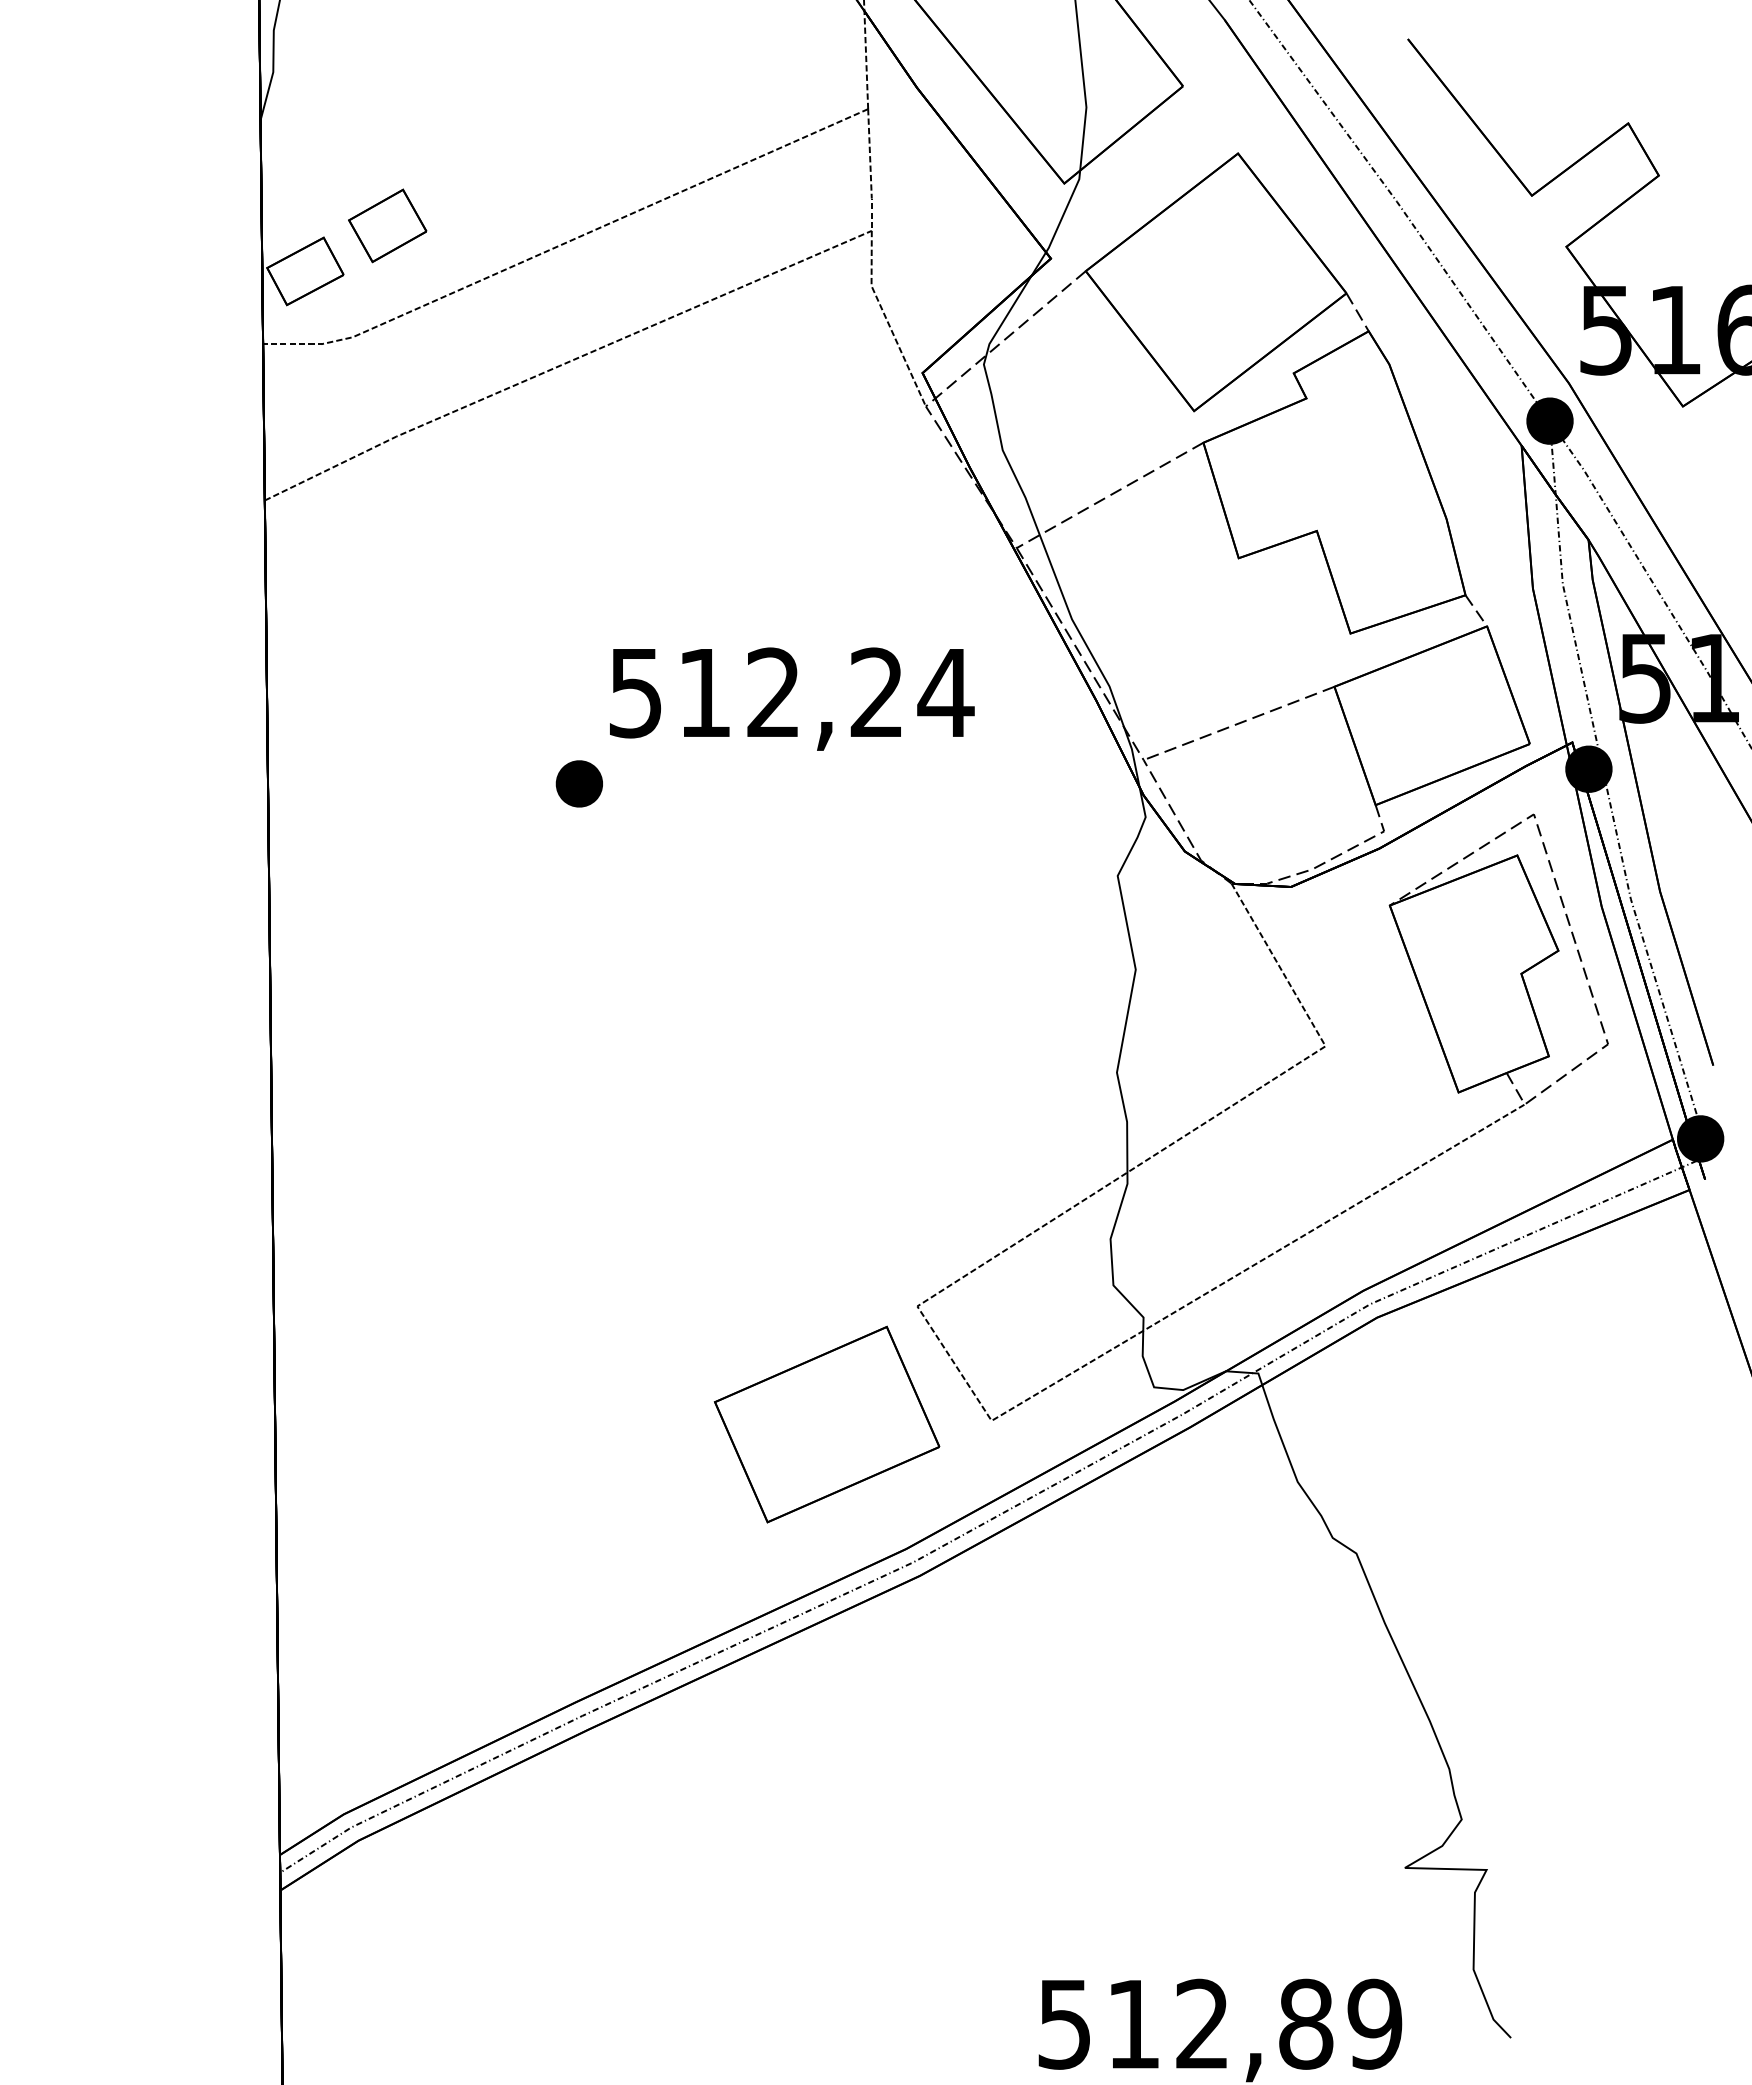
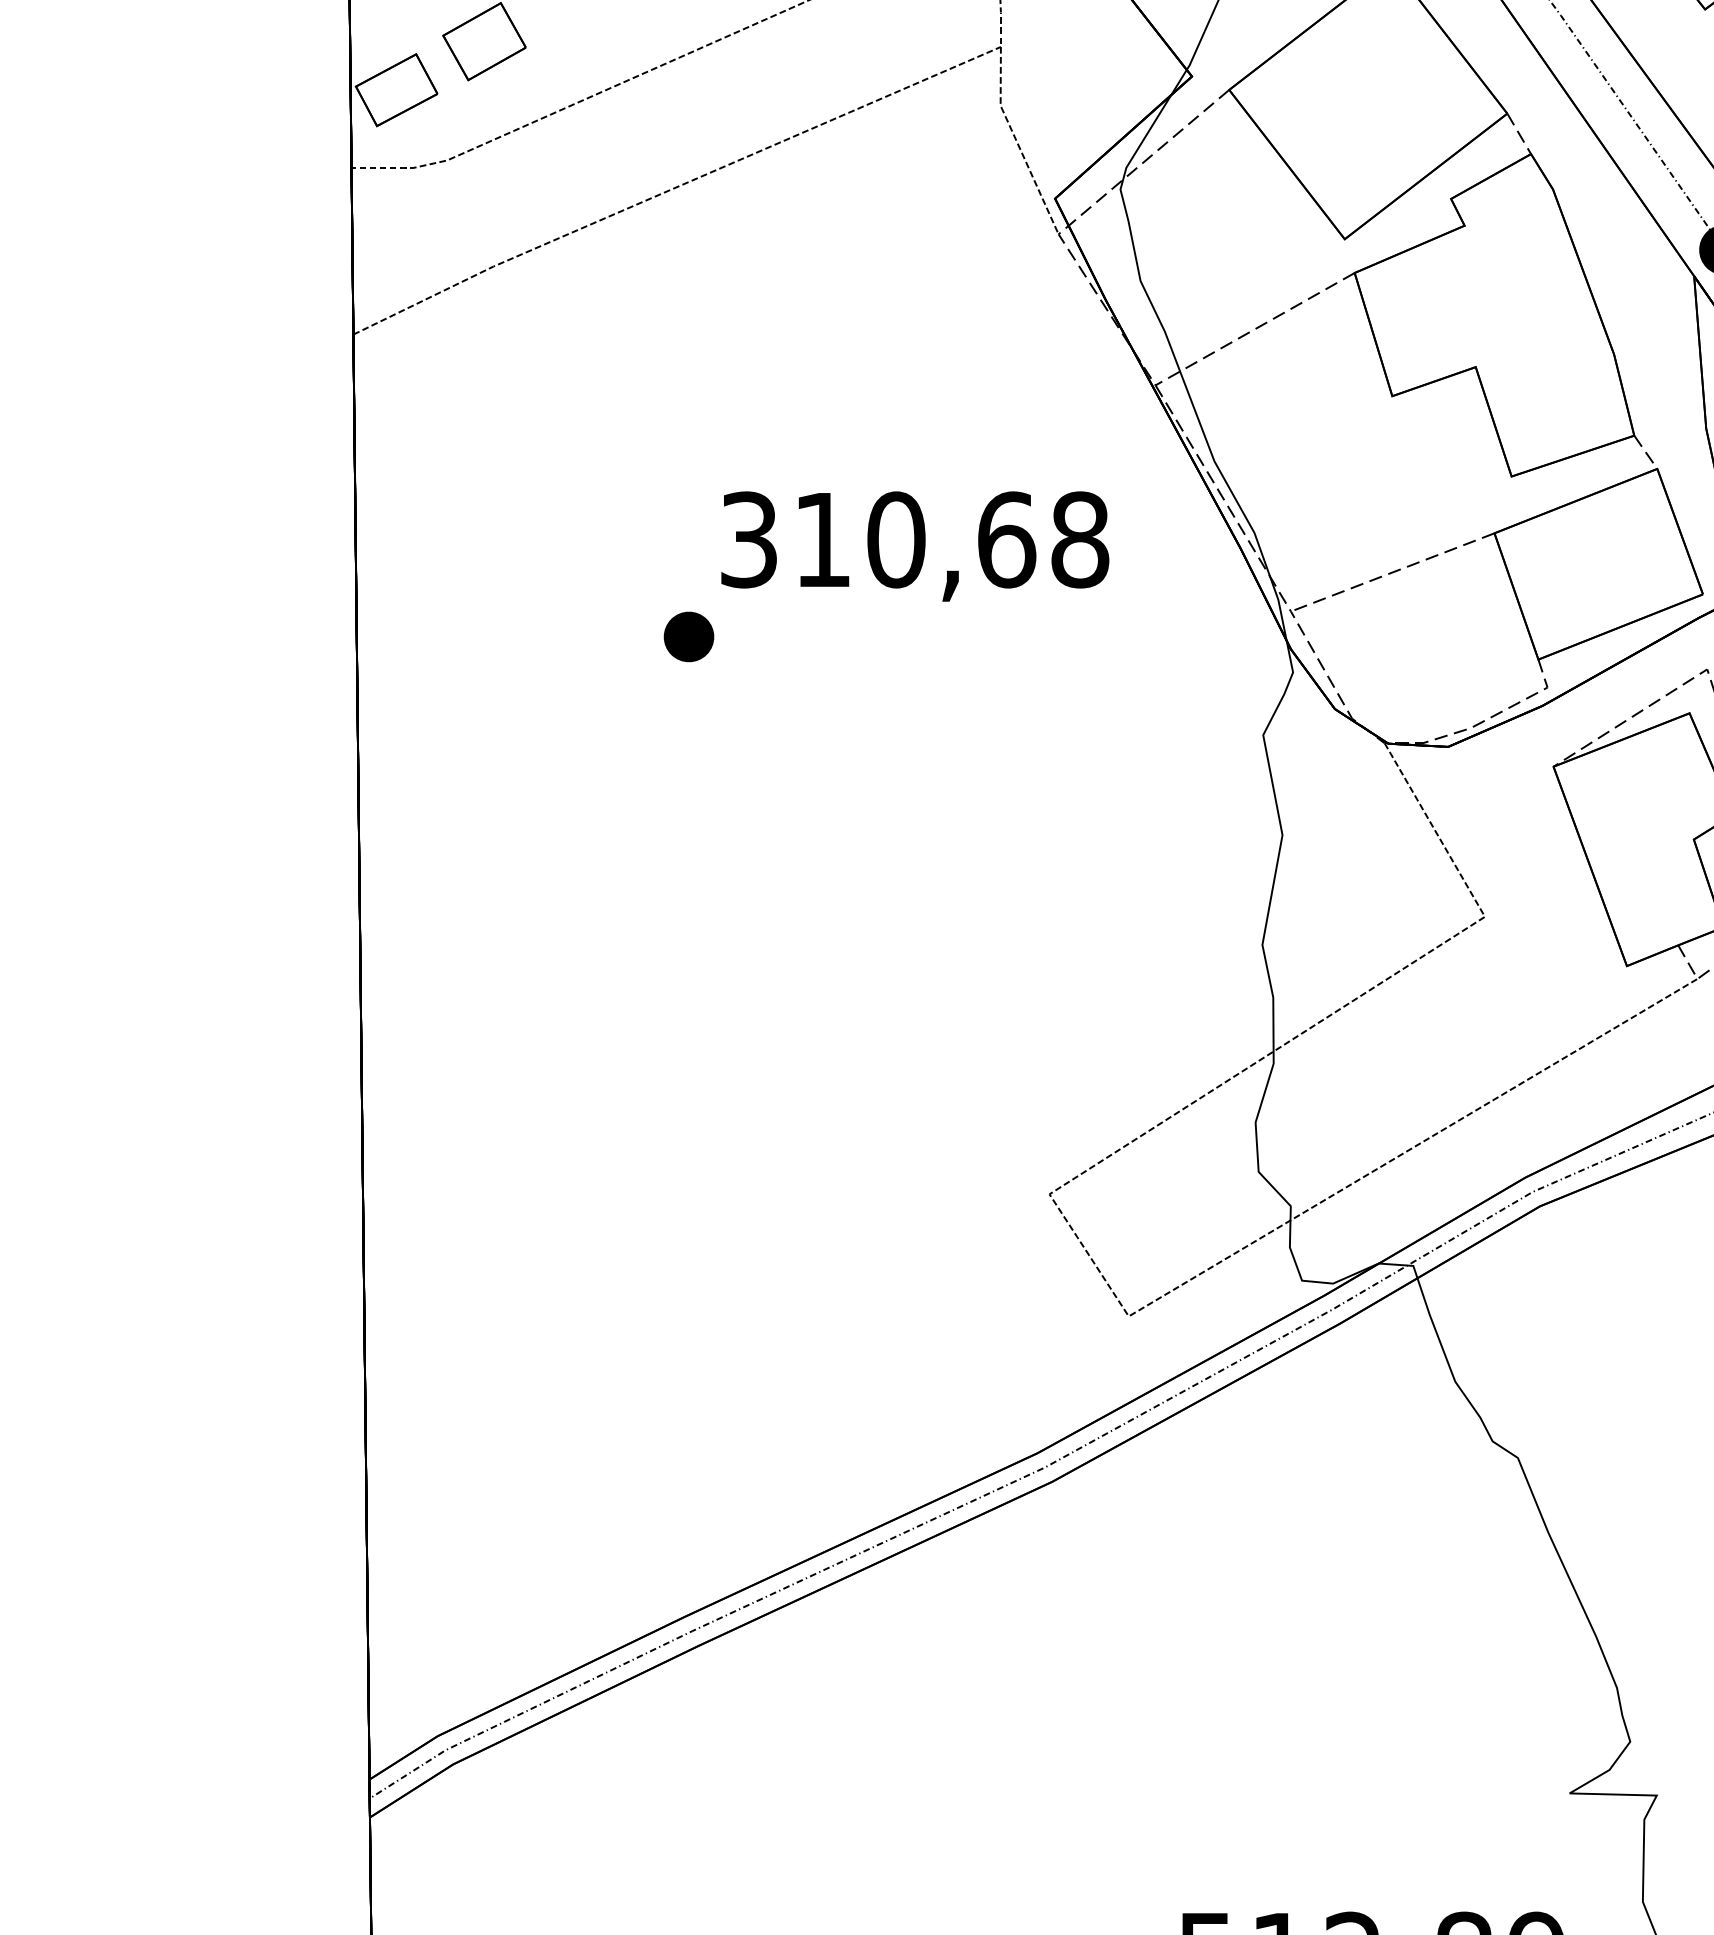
text: (791, 692) -> (915, 539), 512,24 -> 310,68
part: (826, 1424) -> (952, 1320), removed

